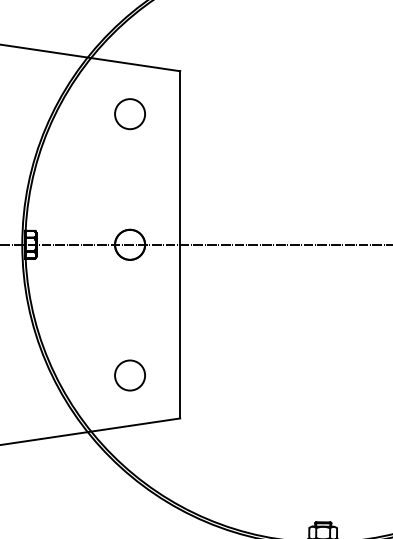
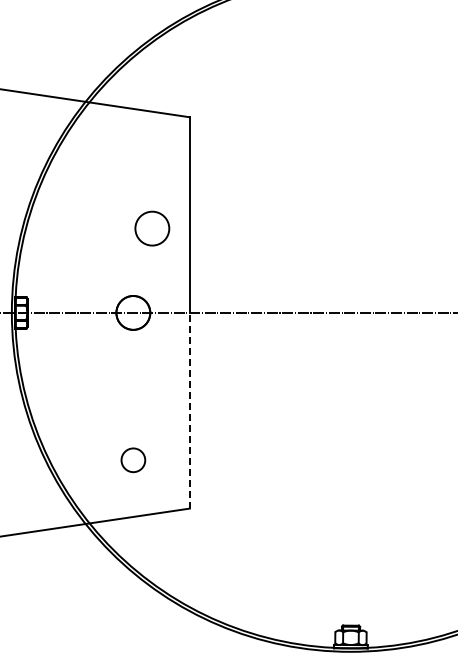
circle: (130, 114) -> (152, 228), moved
line: (179, 331) -> (189, 410), solid -> dashed
circle: (130, 375) -> (133, 460), size x0.7

